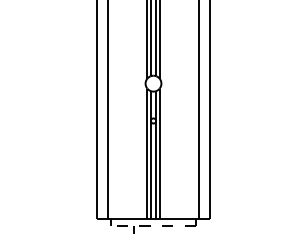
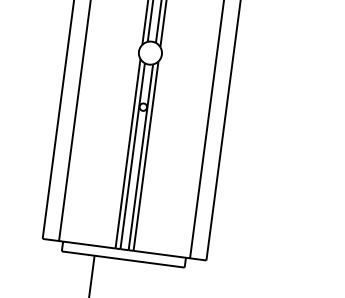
line: (153, 226) -> (123, 260), dashed -> solid

